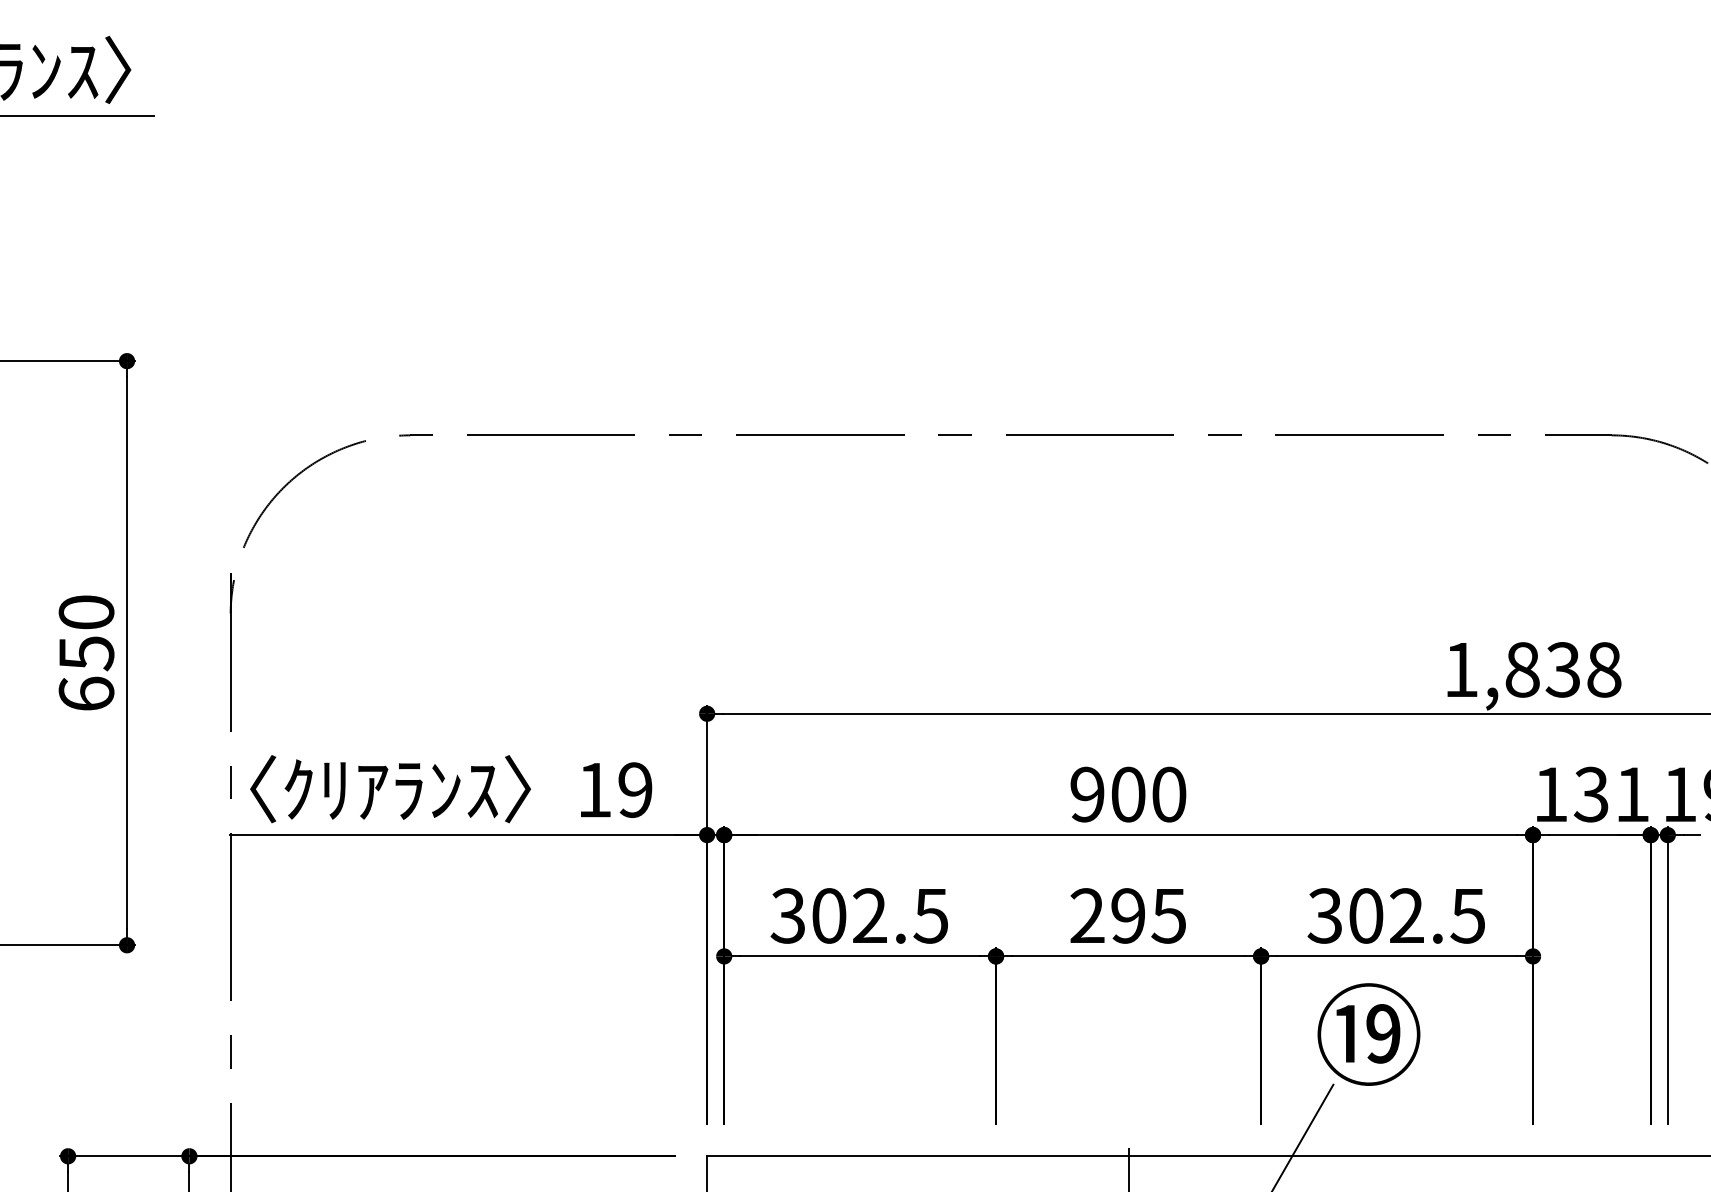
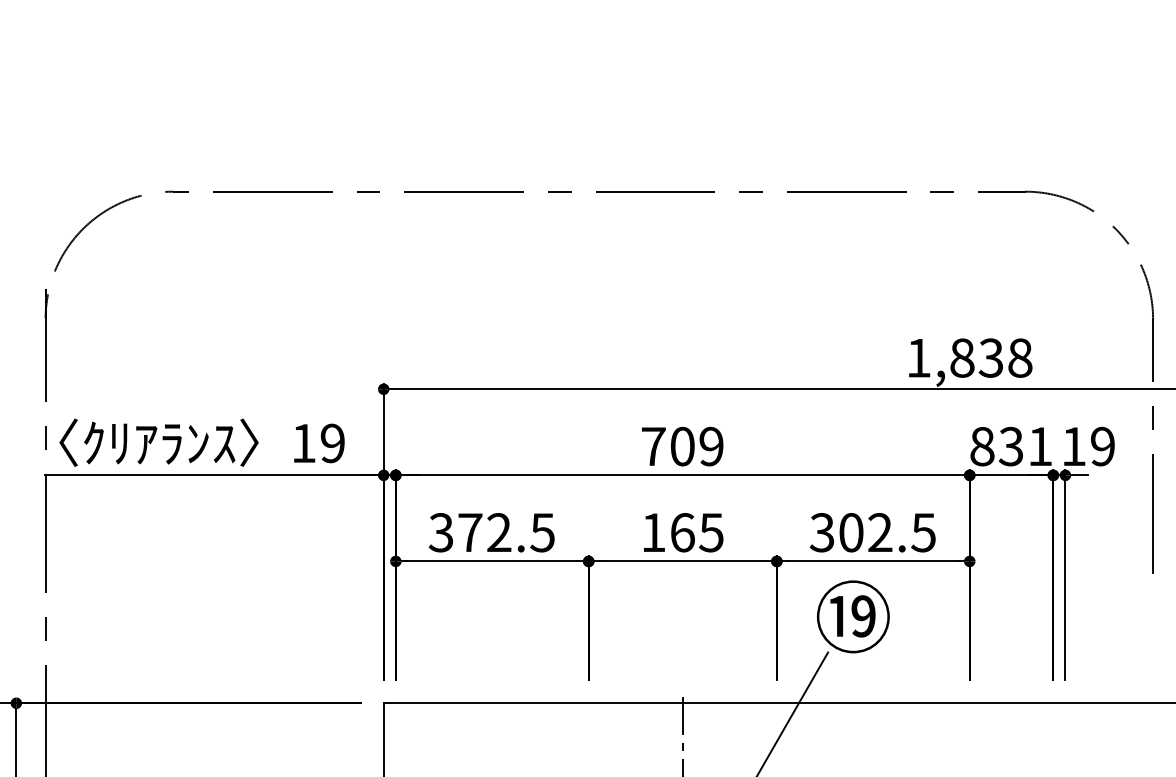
text: (1128, 794) -> (682, 446), 900 -> 709
text: (1550, 794) -> (982, 446), 131 -> 831
text: (829, 915) -> (470, 532), 302.5 -> 372.5
text: (1107, 915) -> (667, 532), 295 -> 165

